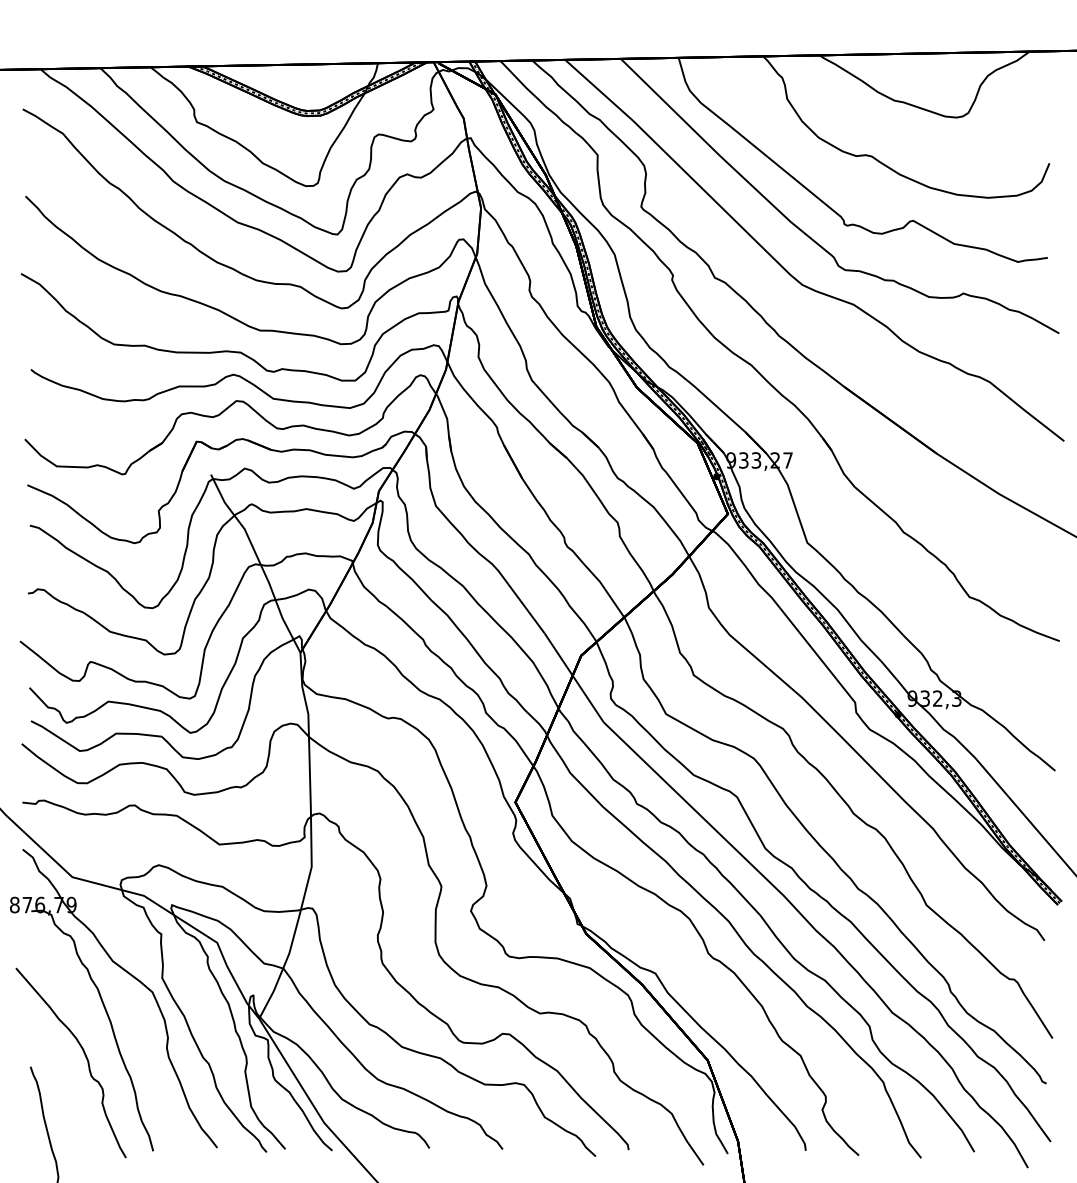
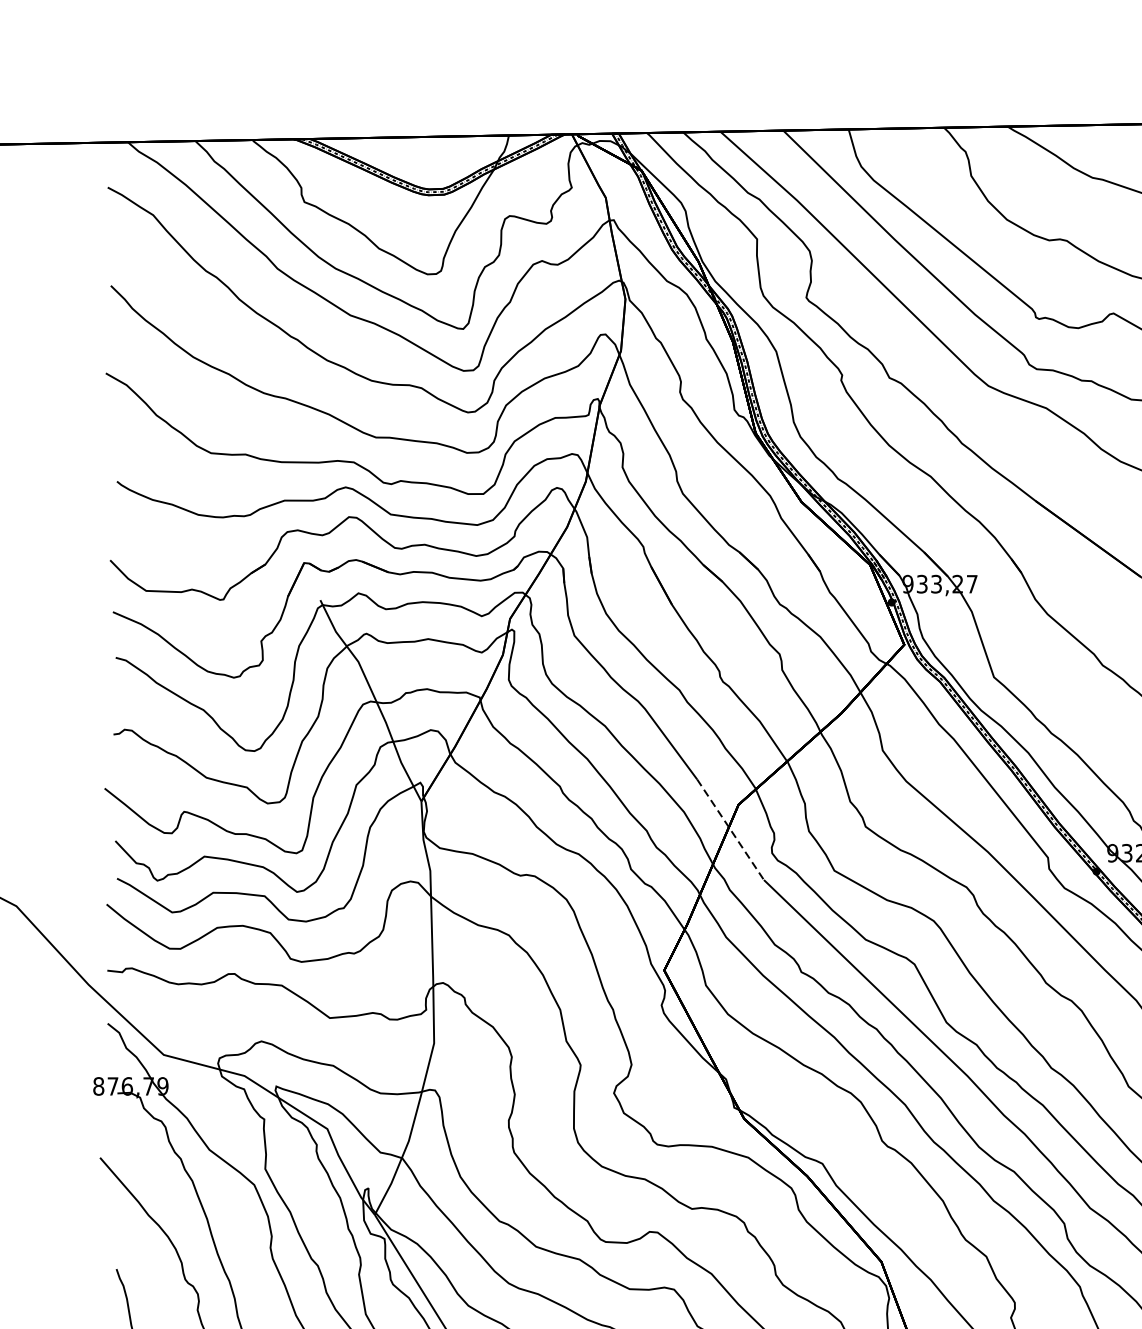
line: (574, 678) -> (730, 830), solid -> dashed

